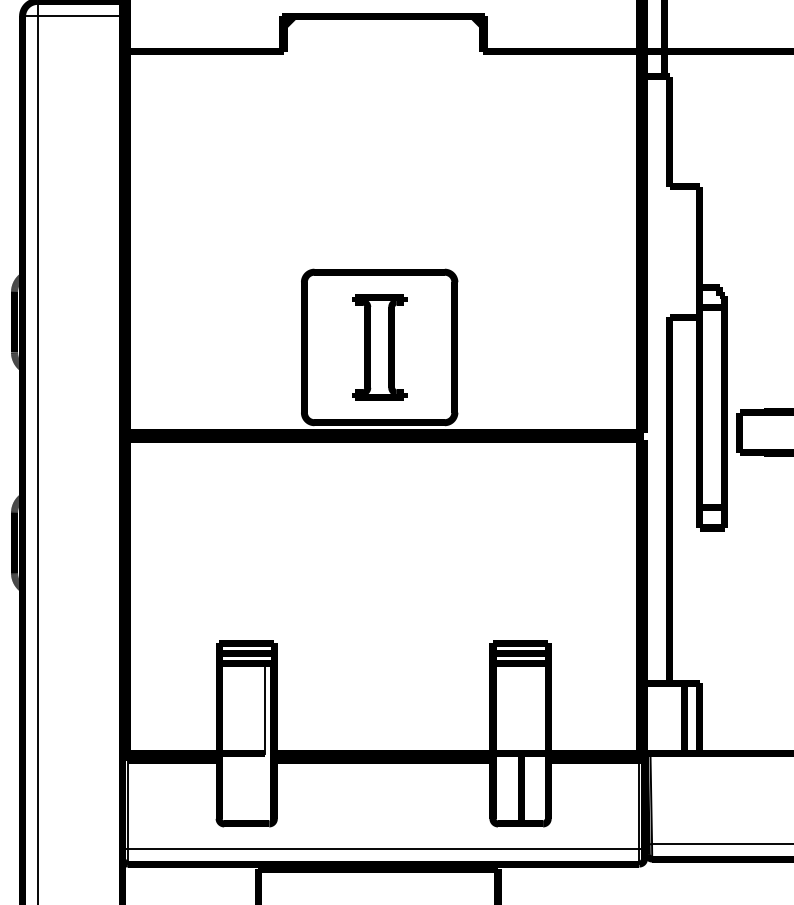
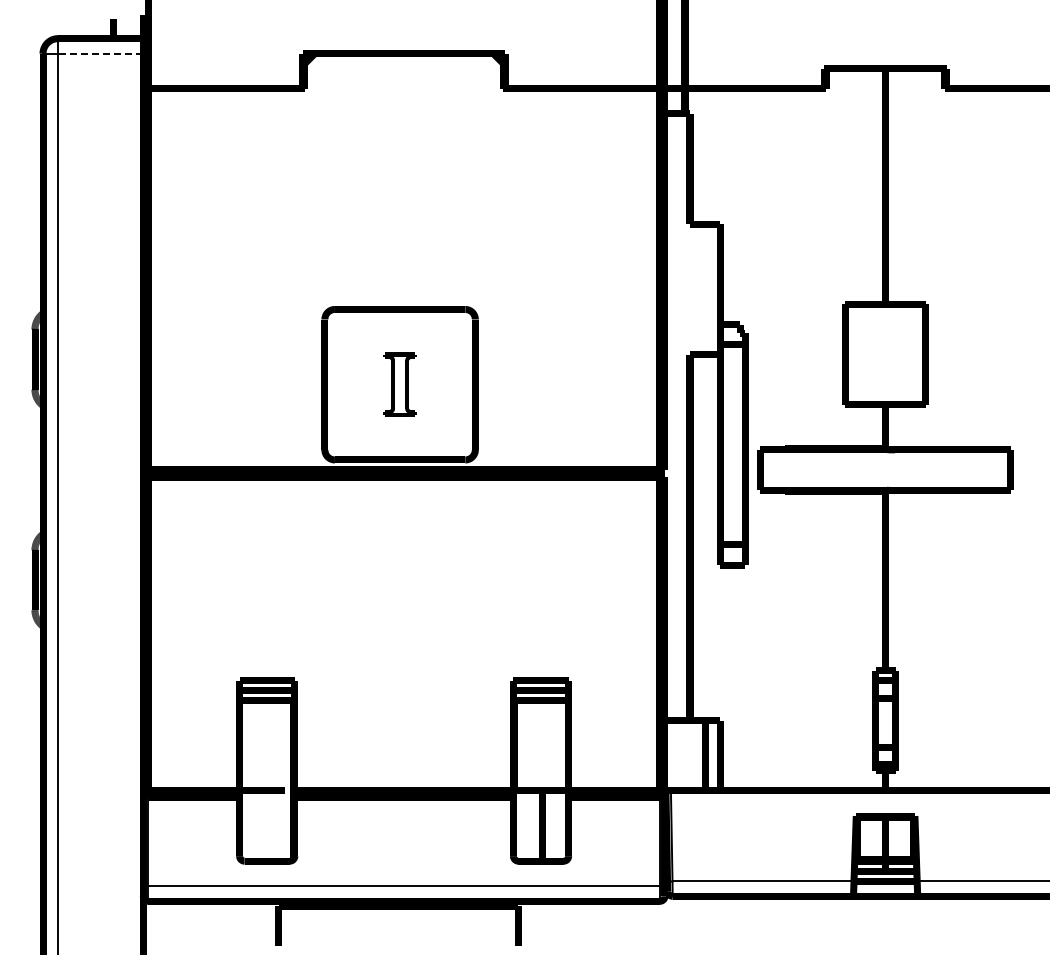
line: (80, 16) -> (100, 53), solid -> dashed
part: (379, 347) -> (399, 384), size x0.6
line: (265, 708) -> (285, 745), removed

